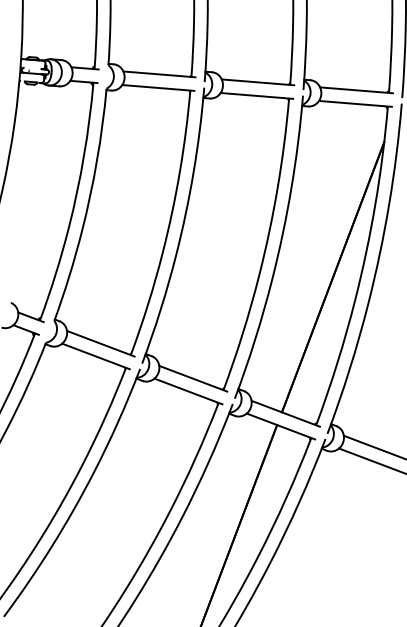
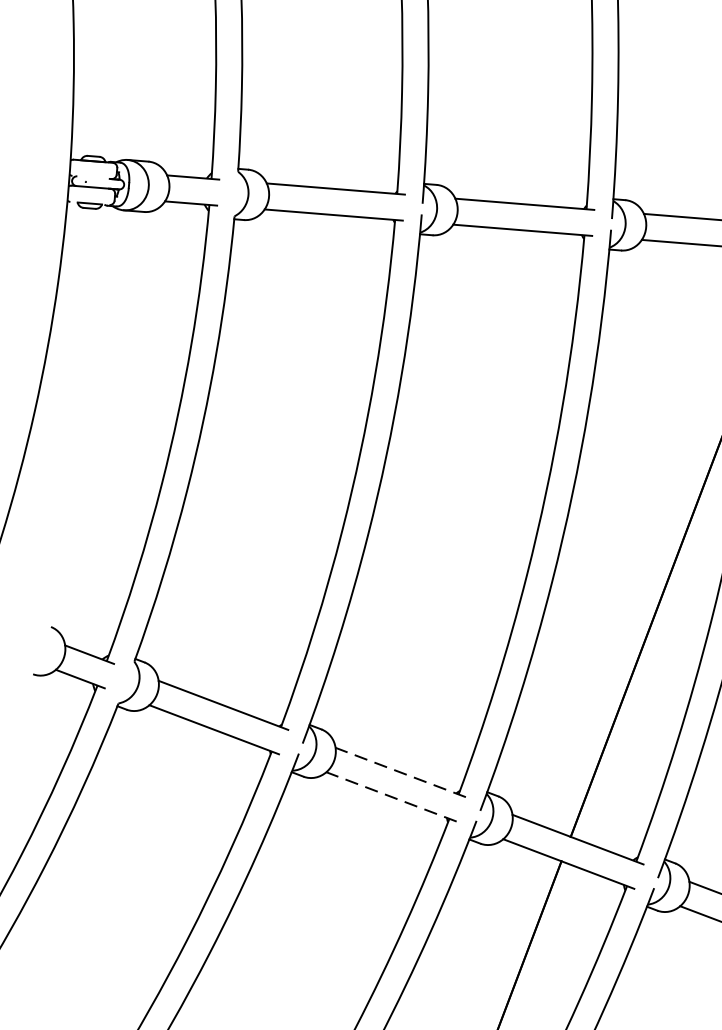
line: (192, 378) -> (399, 772), solid -> dashed
line: (188, 391) -> (391, 796), solid -> dashed

